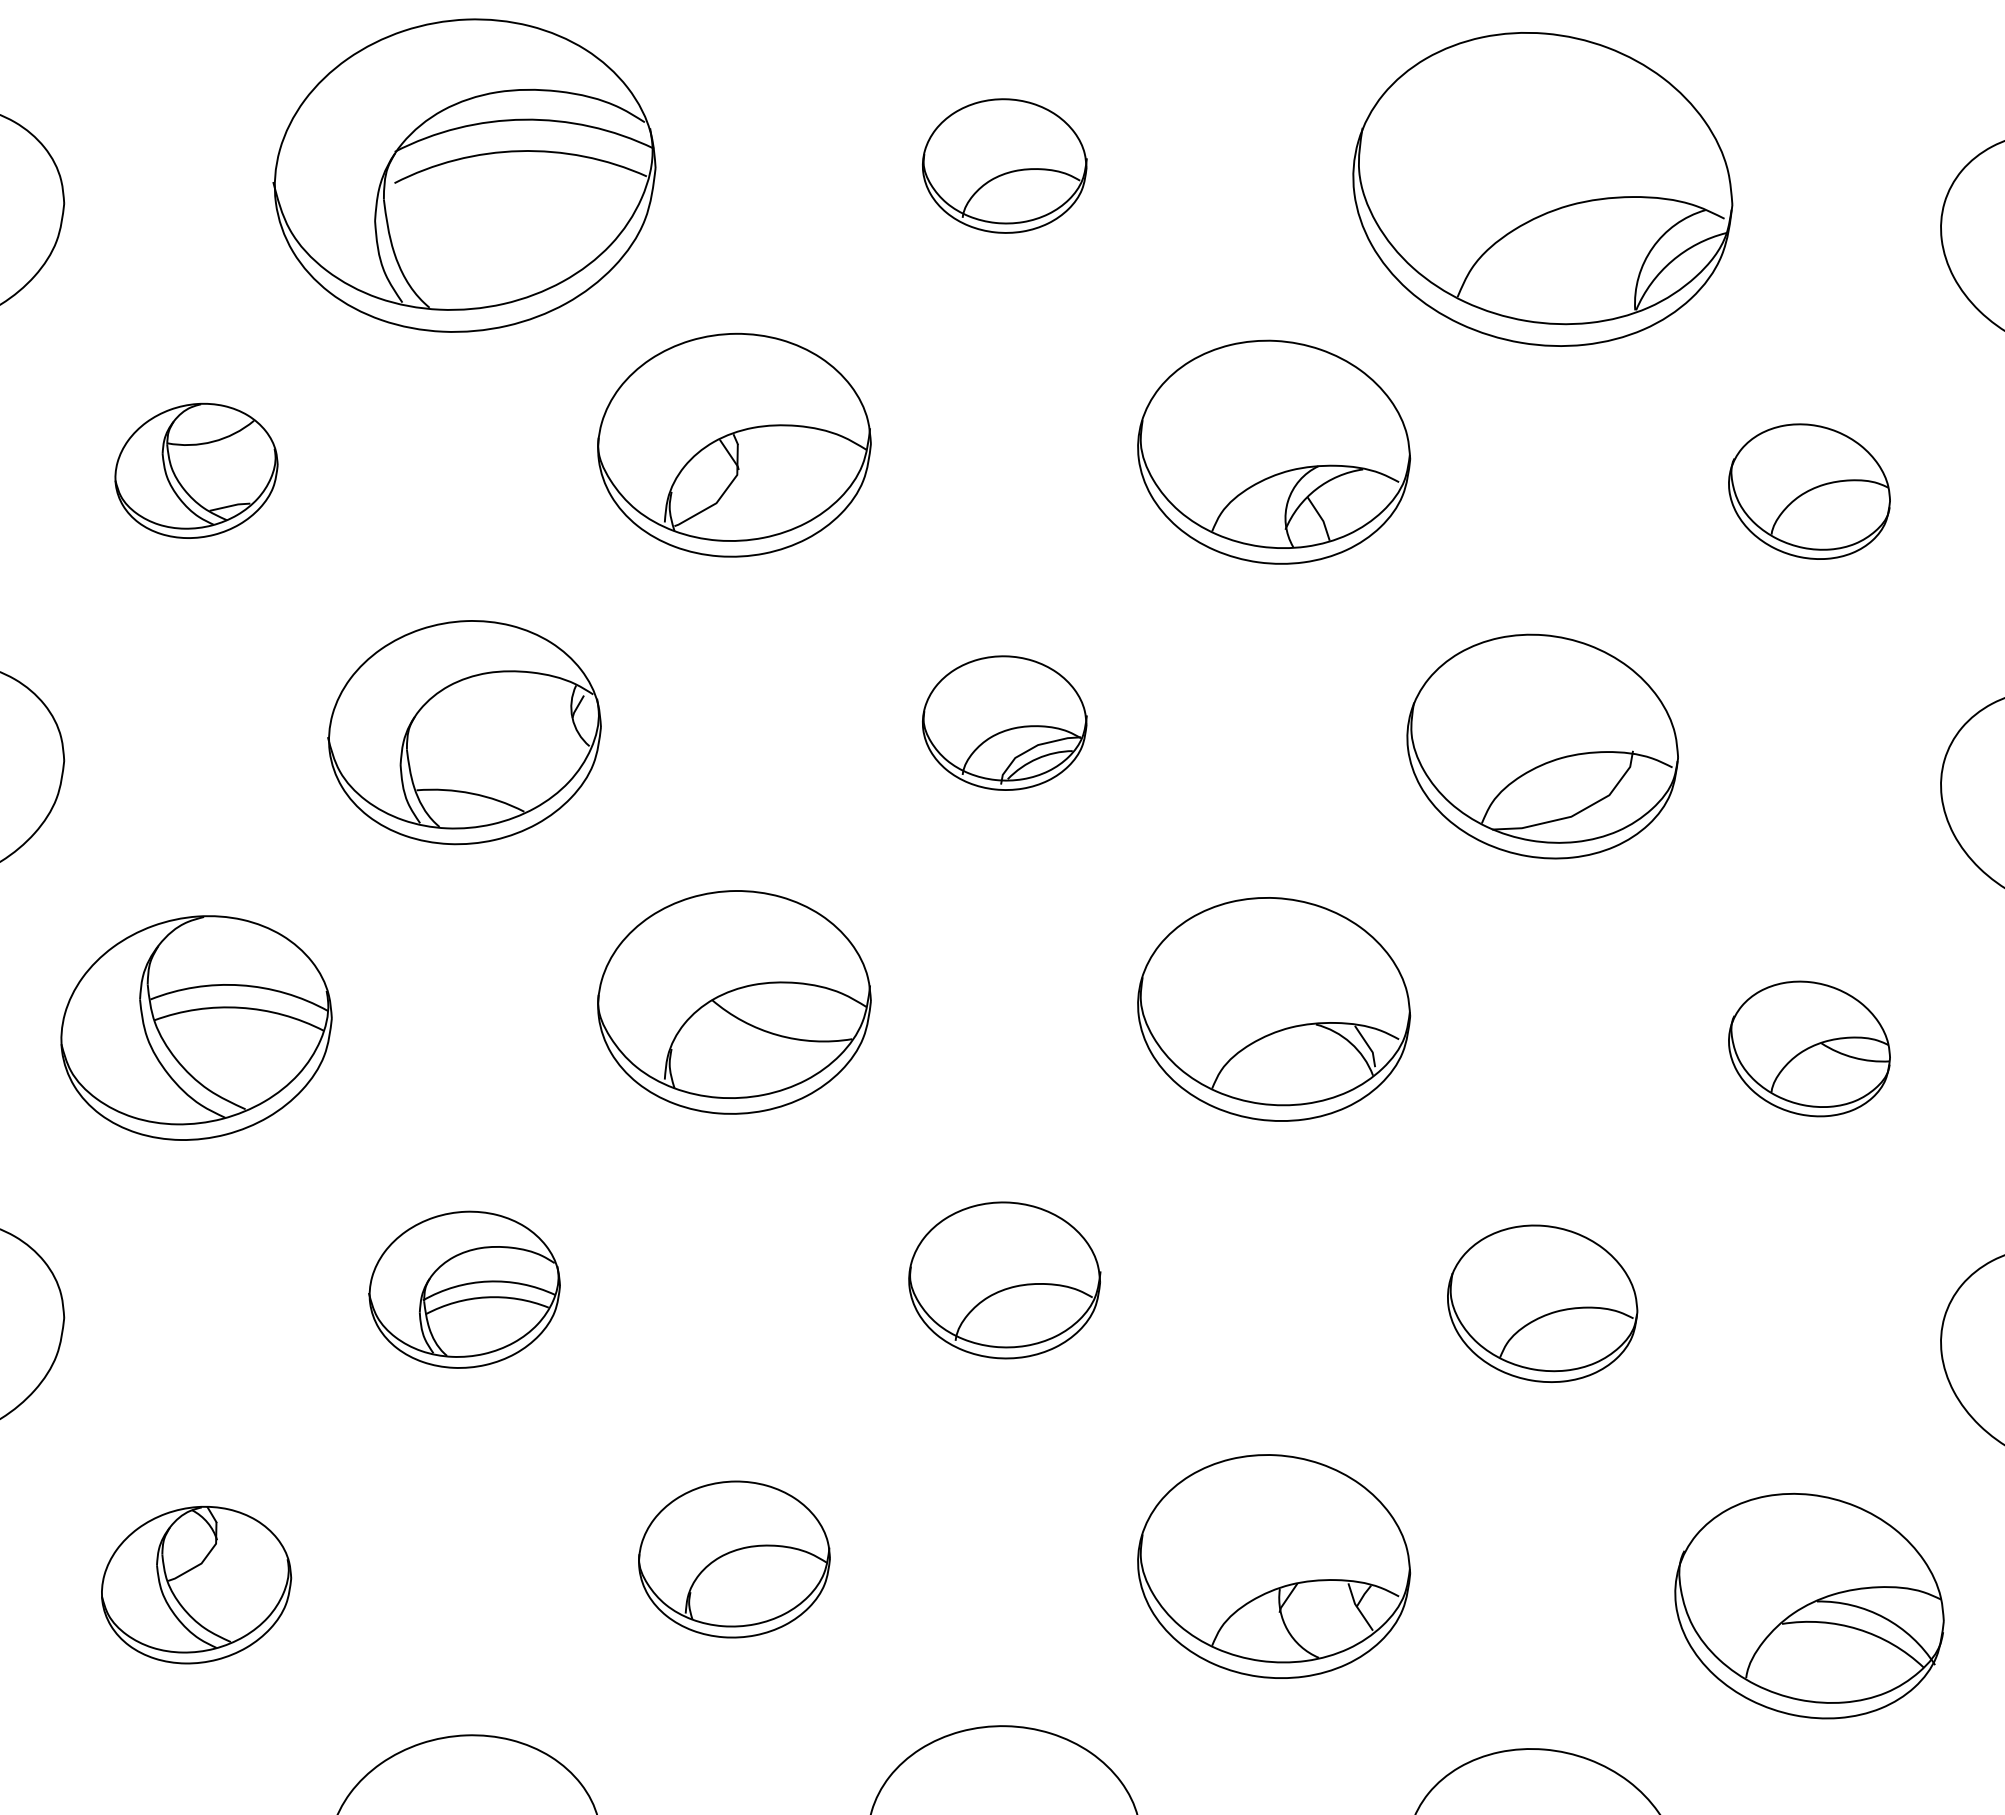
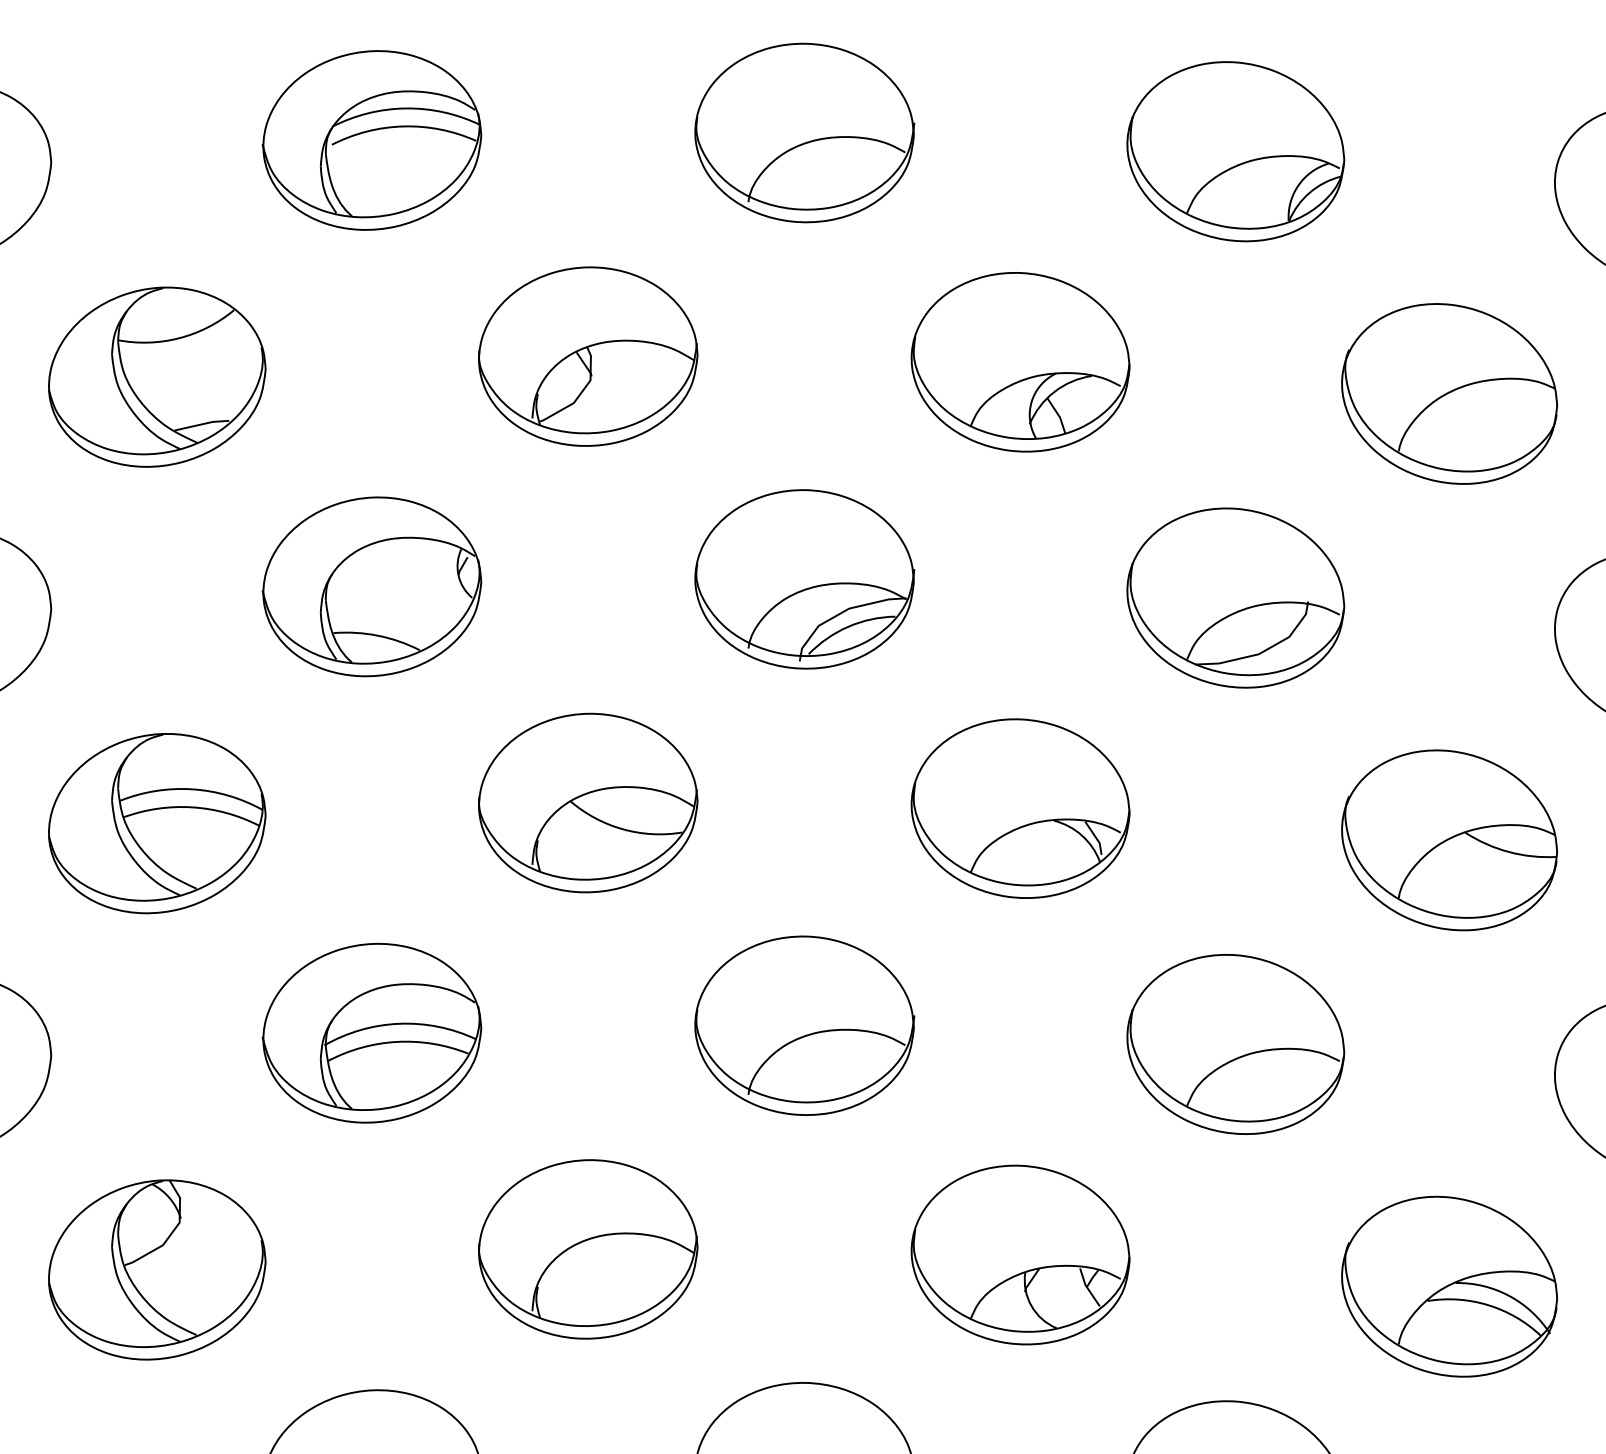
part: (1004, 165) -> (804, 132), size x1.67
part: (464, 174) -> (371, 139), size x0.71
part: (1542, 189) -> (1235, 151), size x0.71
part: (196, 470) -> (157, 376), size x1.67
part: (1809, 491) -> (1449, 393), size x1.67
part: (1004, 722) -> (804, 578), size x1.67
part: (1809, 1048) -> (1449, 839), size x1.67
part: (1004, 1280) -> (804, 1025), size x1.43
part: (464, 1289) -> (371, 1033), size x1.43
part: (1542, 1303) -> (1235, 1044), size x1.43
part: (734, 1559) -> (588, 1249), size x1.43
part: (196, 1584) -> (157, 1269), size x1.43

